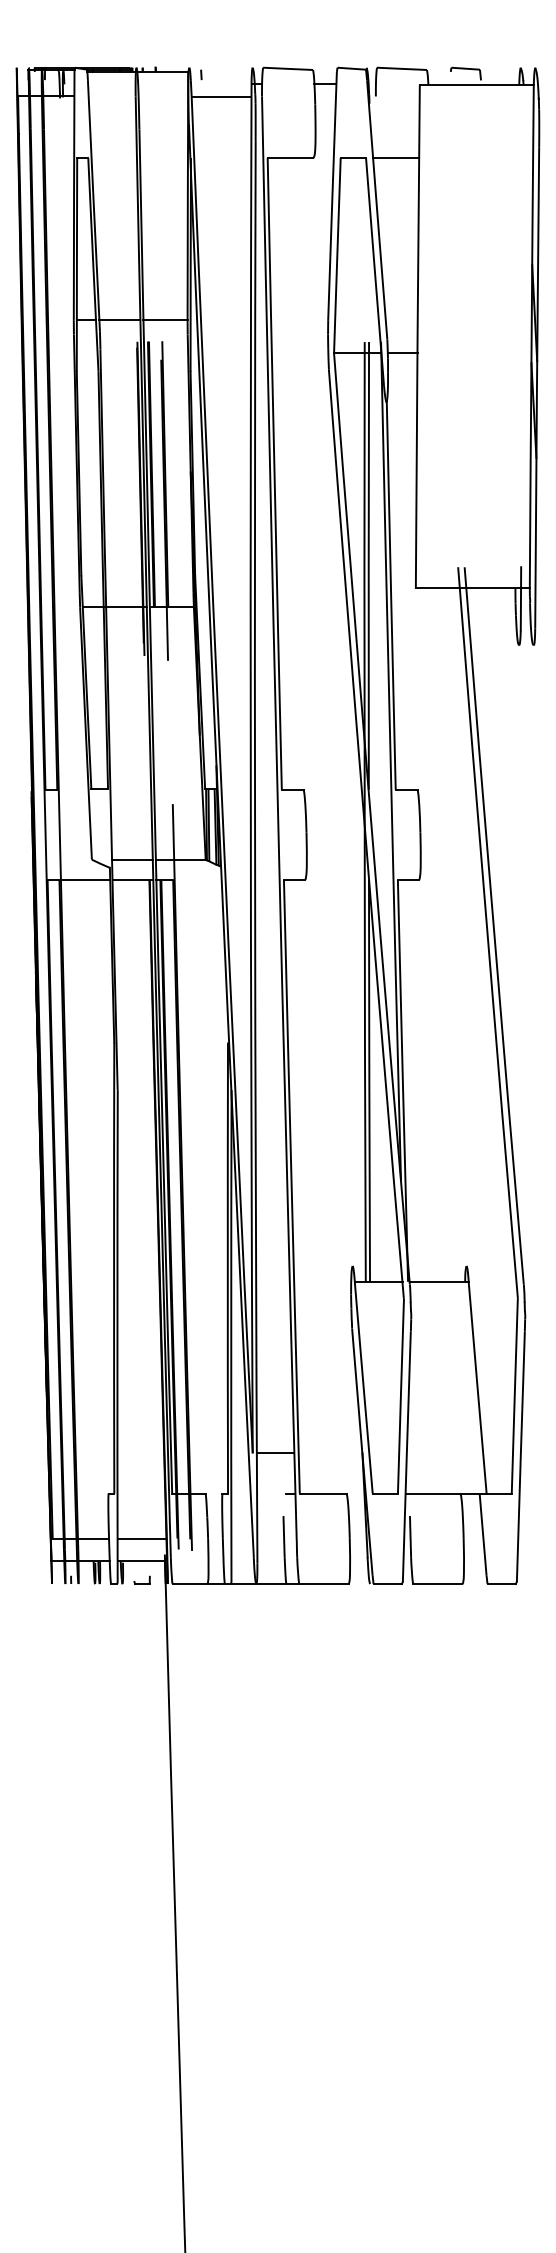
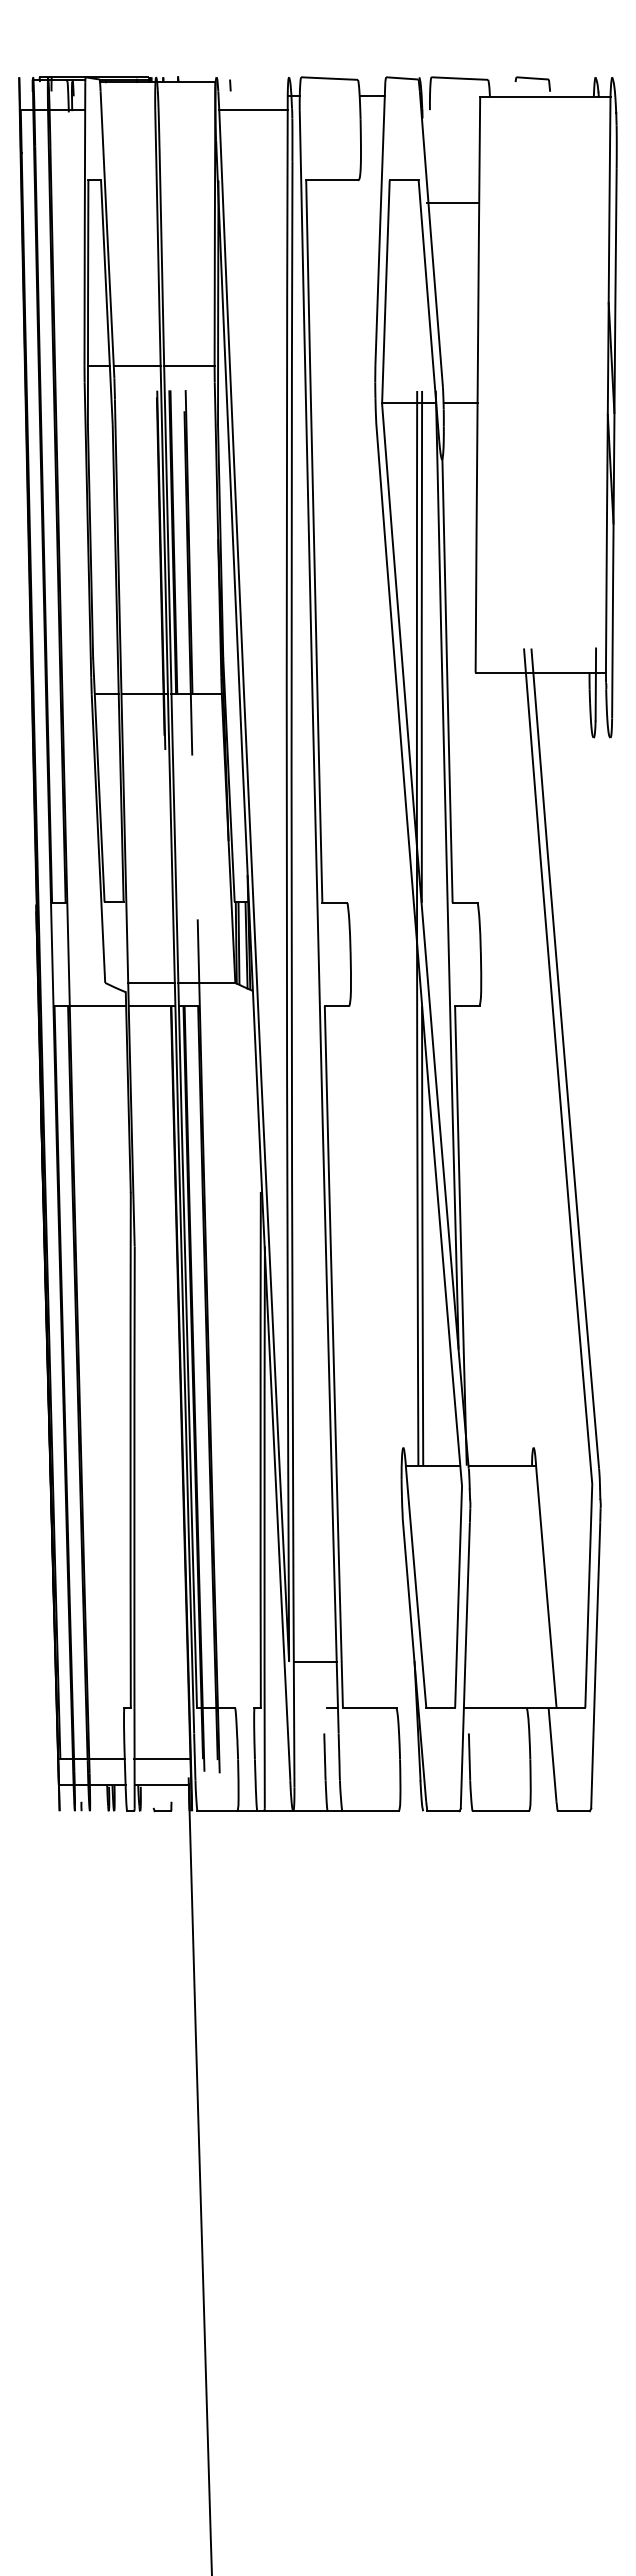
line: (395, 157) -> (452, 203), moved

